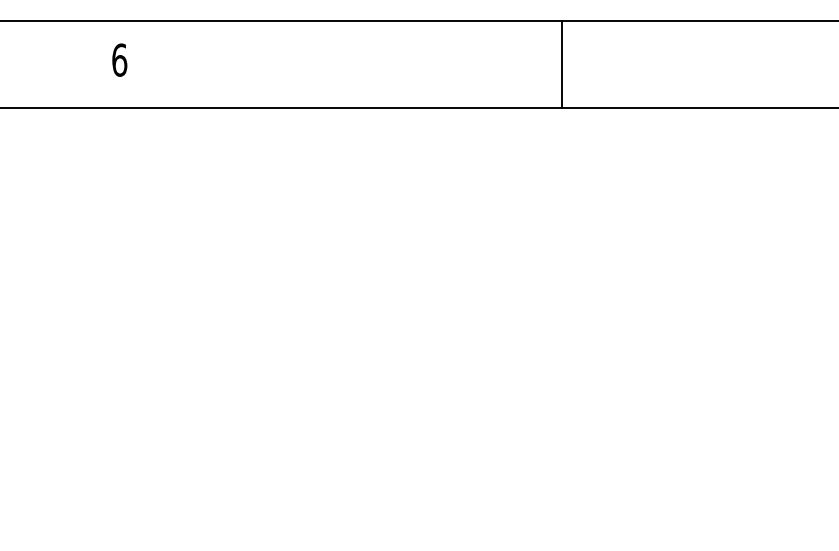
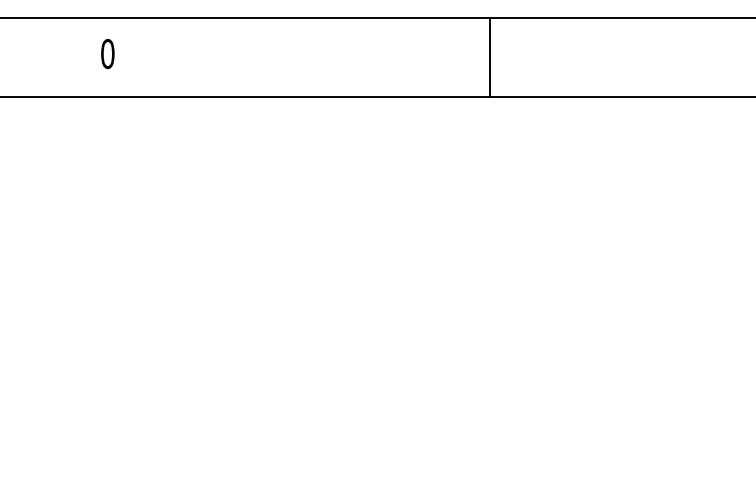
text: (119, 59) -> (107, 53), 6 -> 0
line: (561, 64) -> (489, 57), moved

